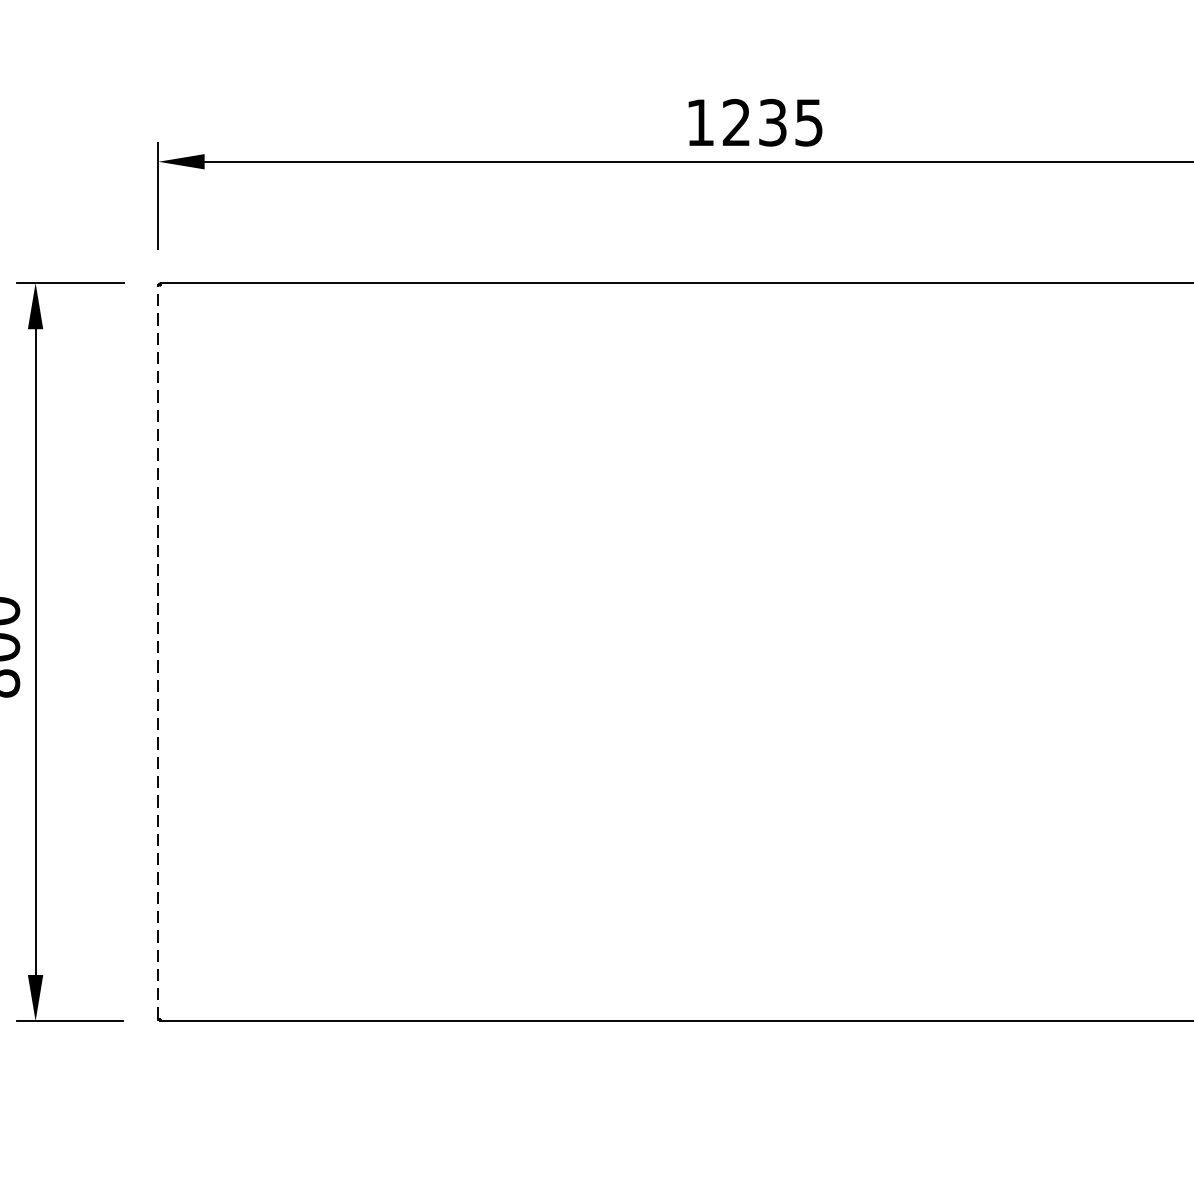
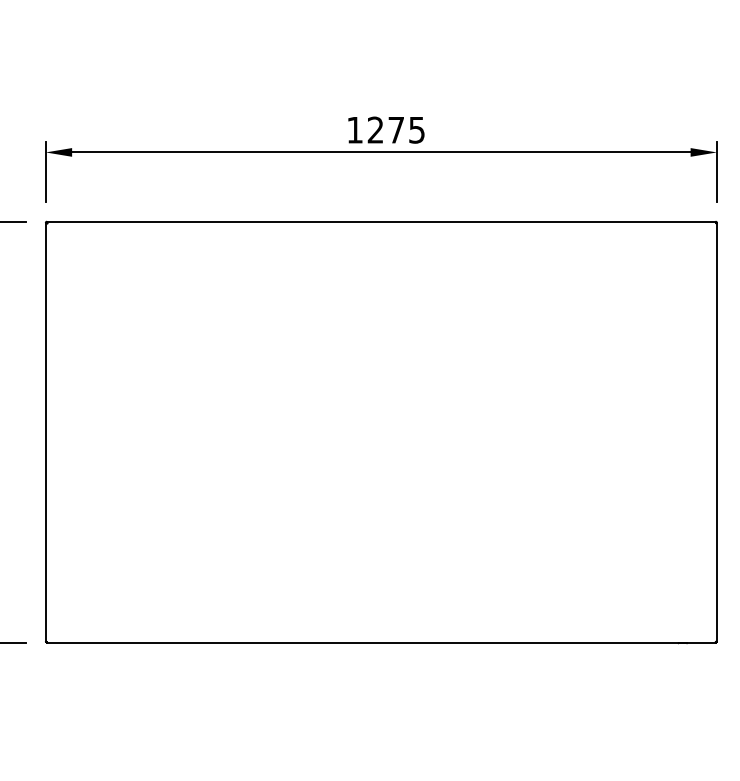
text: (773, 121) -> (396, 129), 1235 -> 1275
line: (157, 650) -> (45, 431), dashed -> solid

